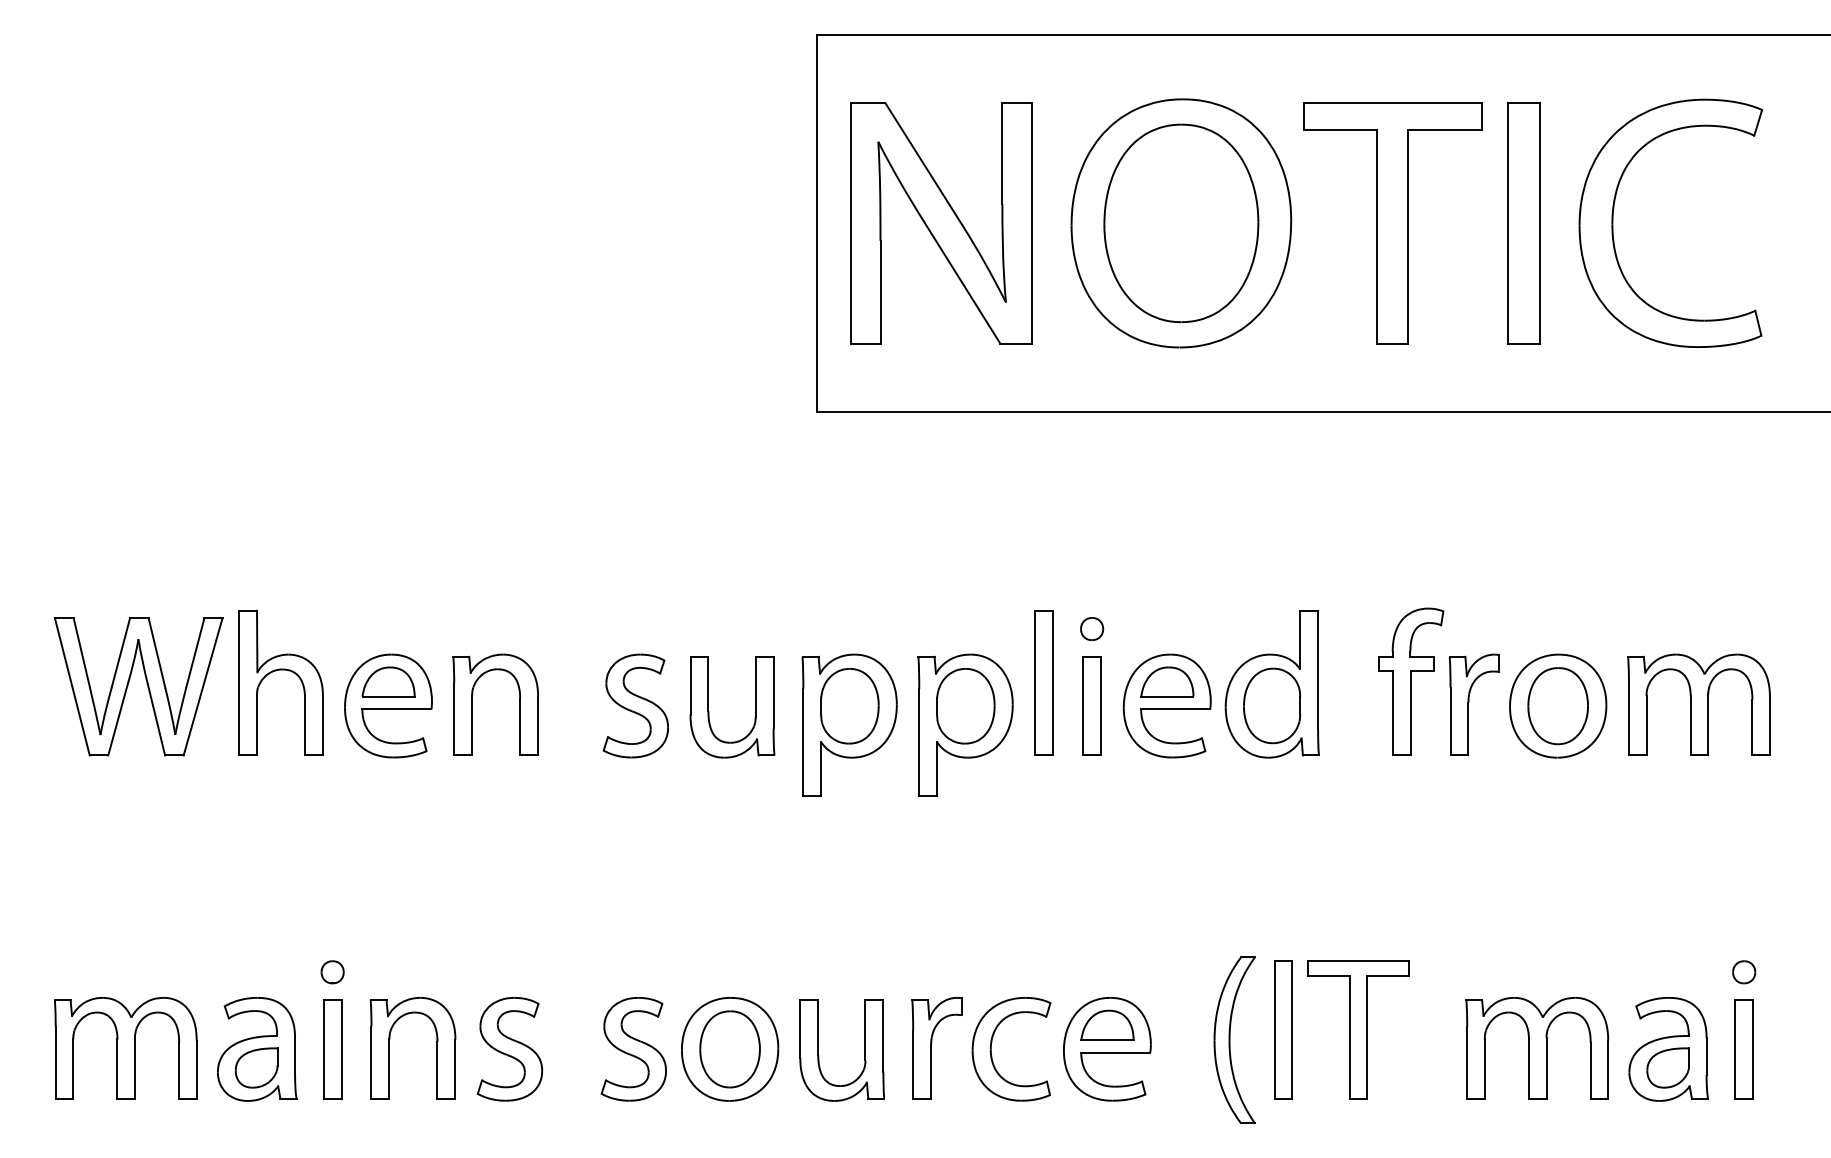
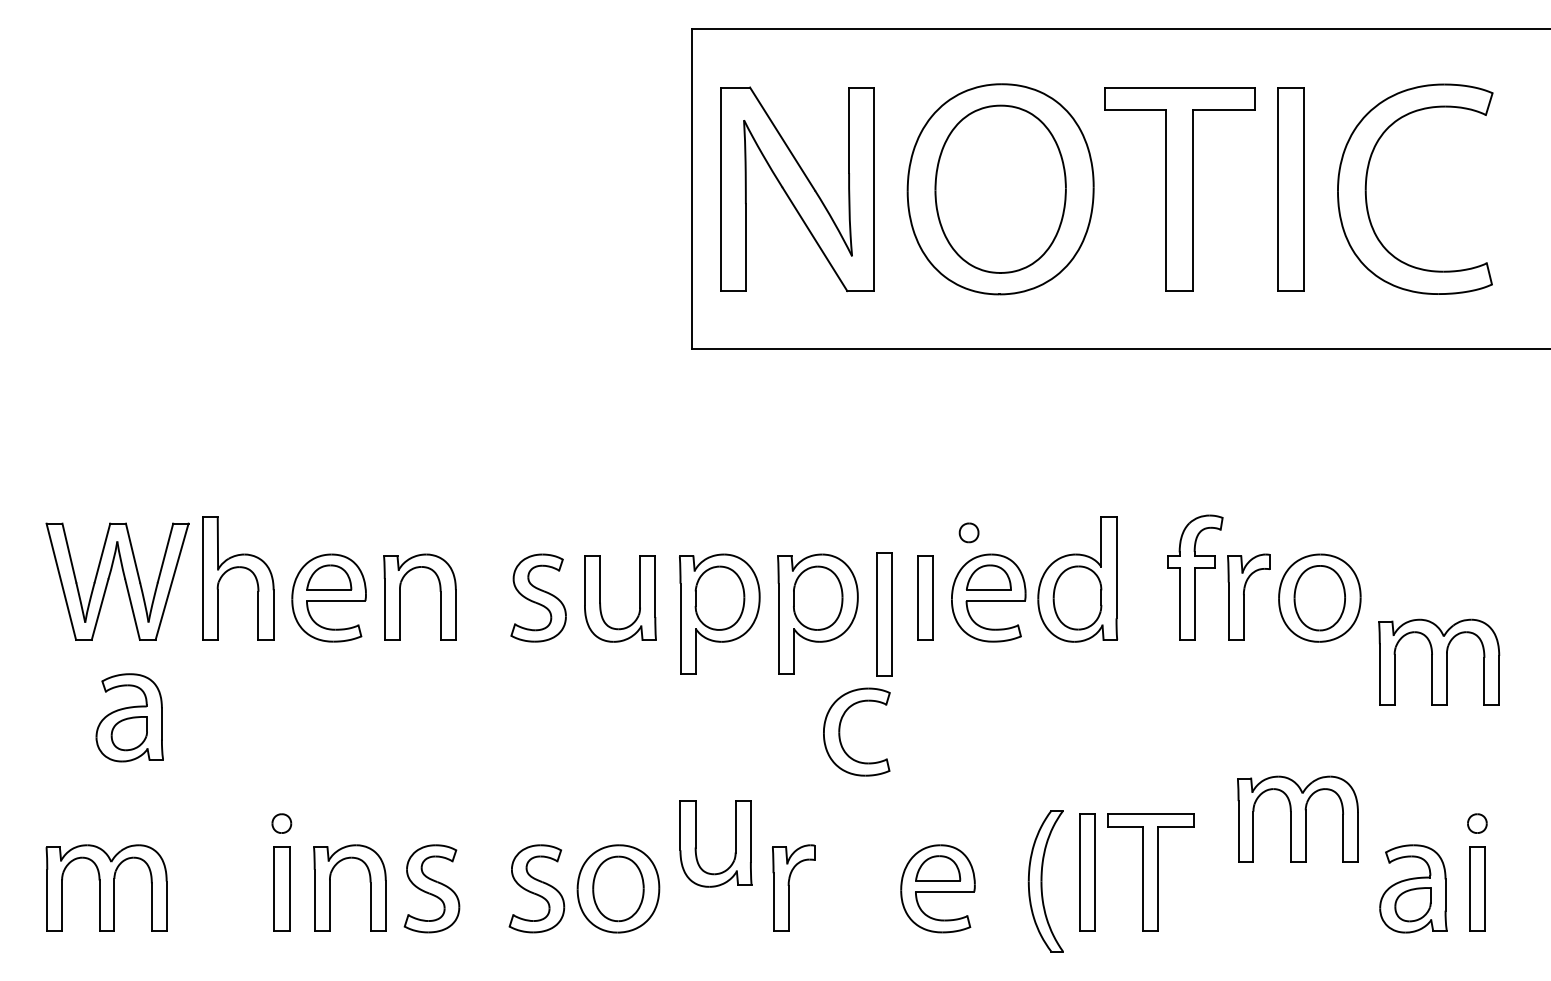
part: (1092, 628) -> (969, 532), moved
part: (1043, 682) -> (883, 613), moved
part: (1698, 704) -> (1438, 662), moved
part: (1537, 1048) -> (1298, 819), moved
part: (257, 1049) -> (130, 717), moved
part: (991, 1049) -> (839, 732), moved
part: (819, 1055) -> (696, 848), moved

